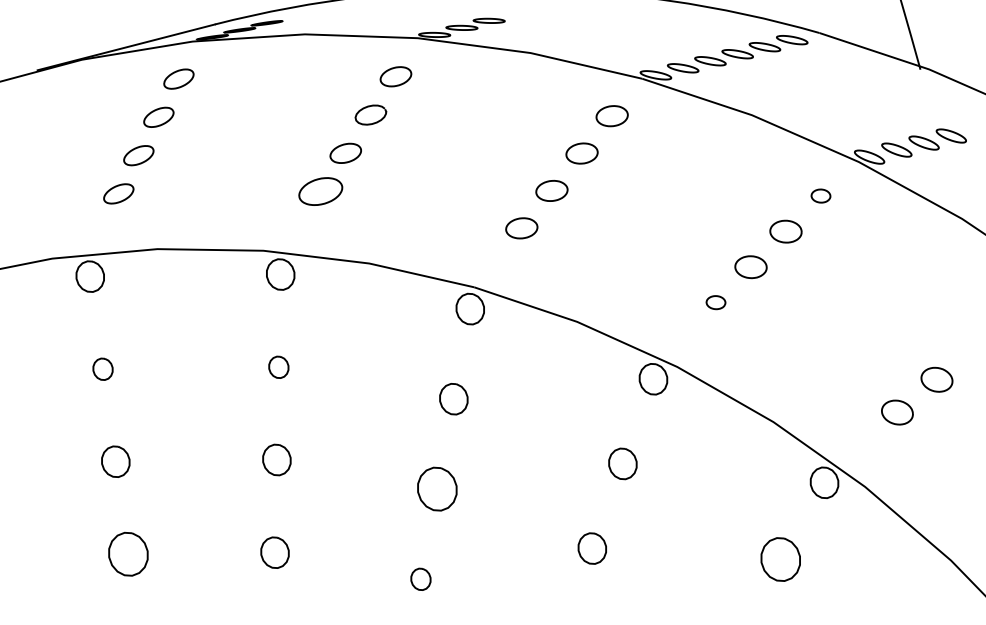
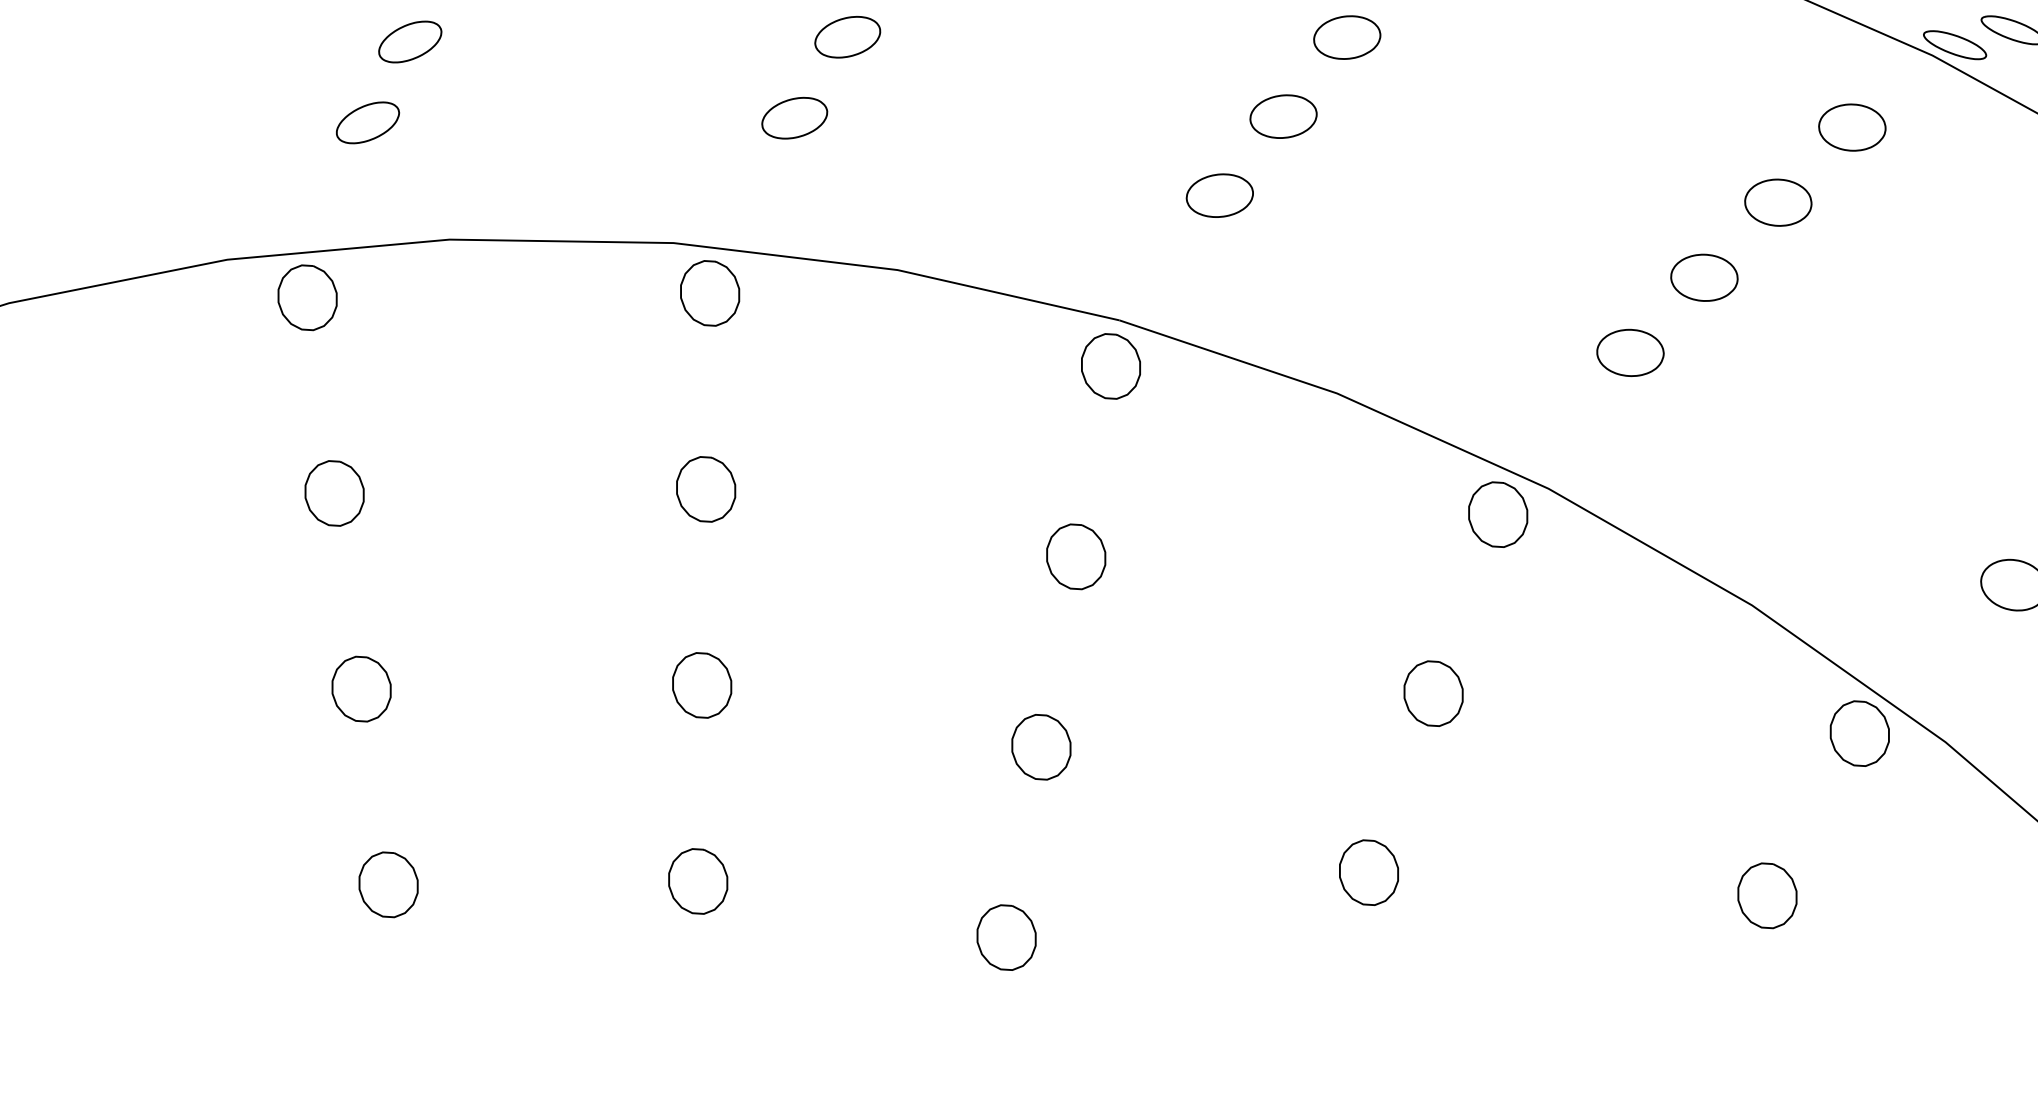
part: (320, 191) -> (794, 117), size x0.71
part: (820, 195) -> (1851, 126), size x1.67
part: (715, 302) -> (1629, 352), size x1.67
part: (278, 367) -> (705, 489), size x1.43
part: (102, 369) -> (333, 494), size x1.43
part: (437, 489) -> (1041, 747), size x0.71
part: (128, 554) -> (388, 885), size x0.71
part: (780, 559) -> (1766, 895), size x0.71
part: (420, 579) -> (1005, 938), size x1.43

